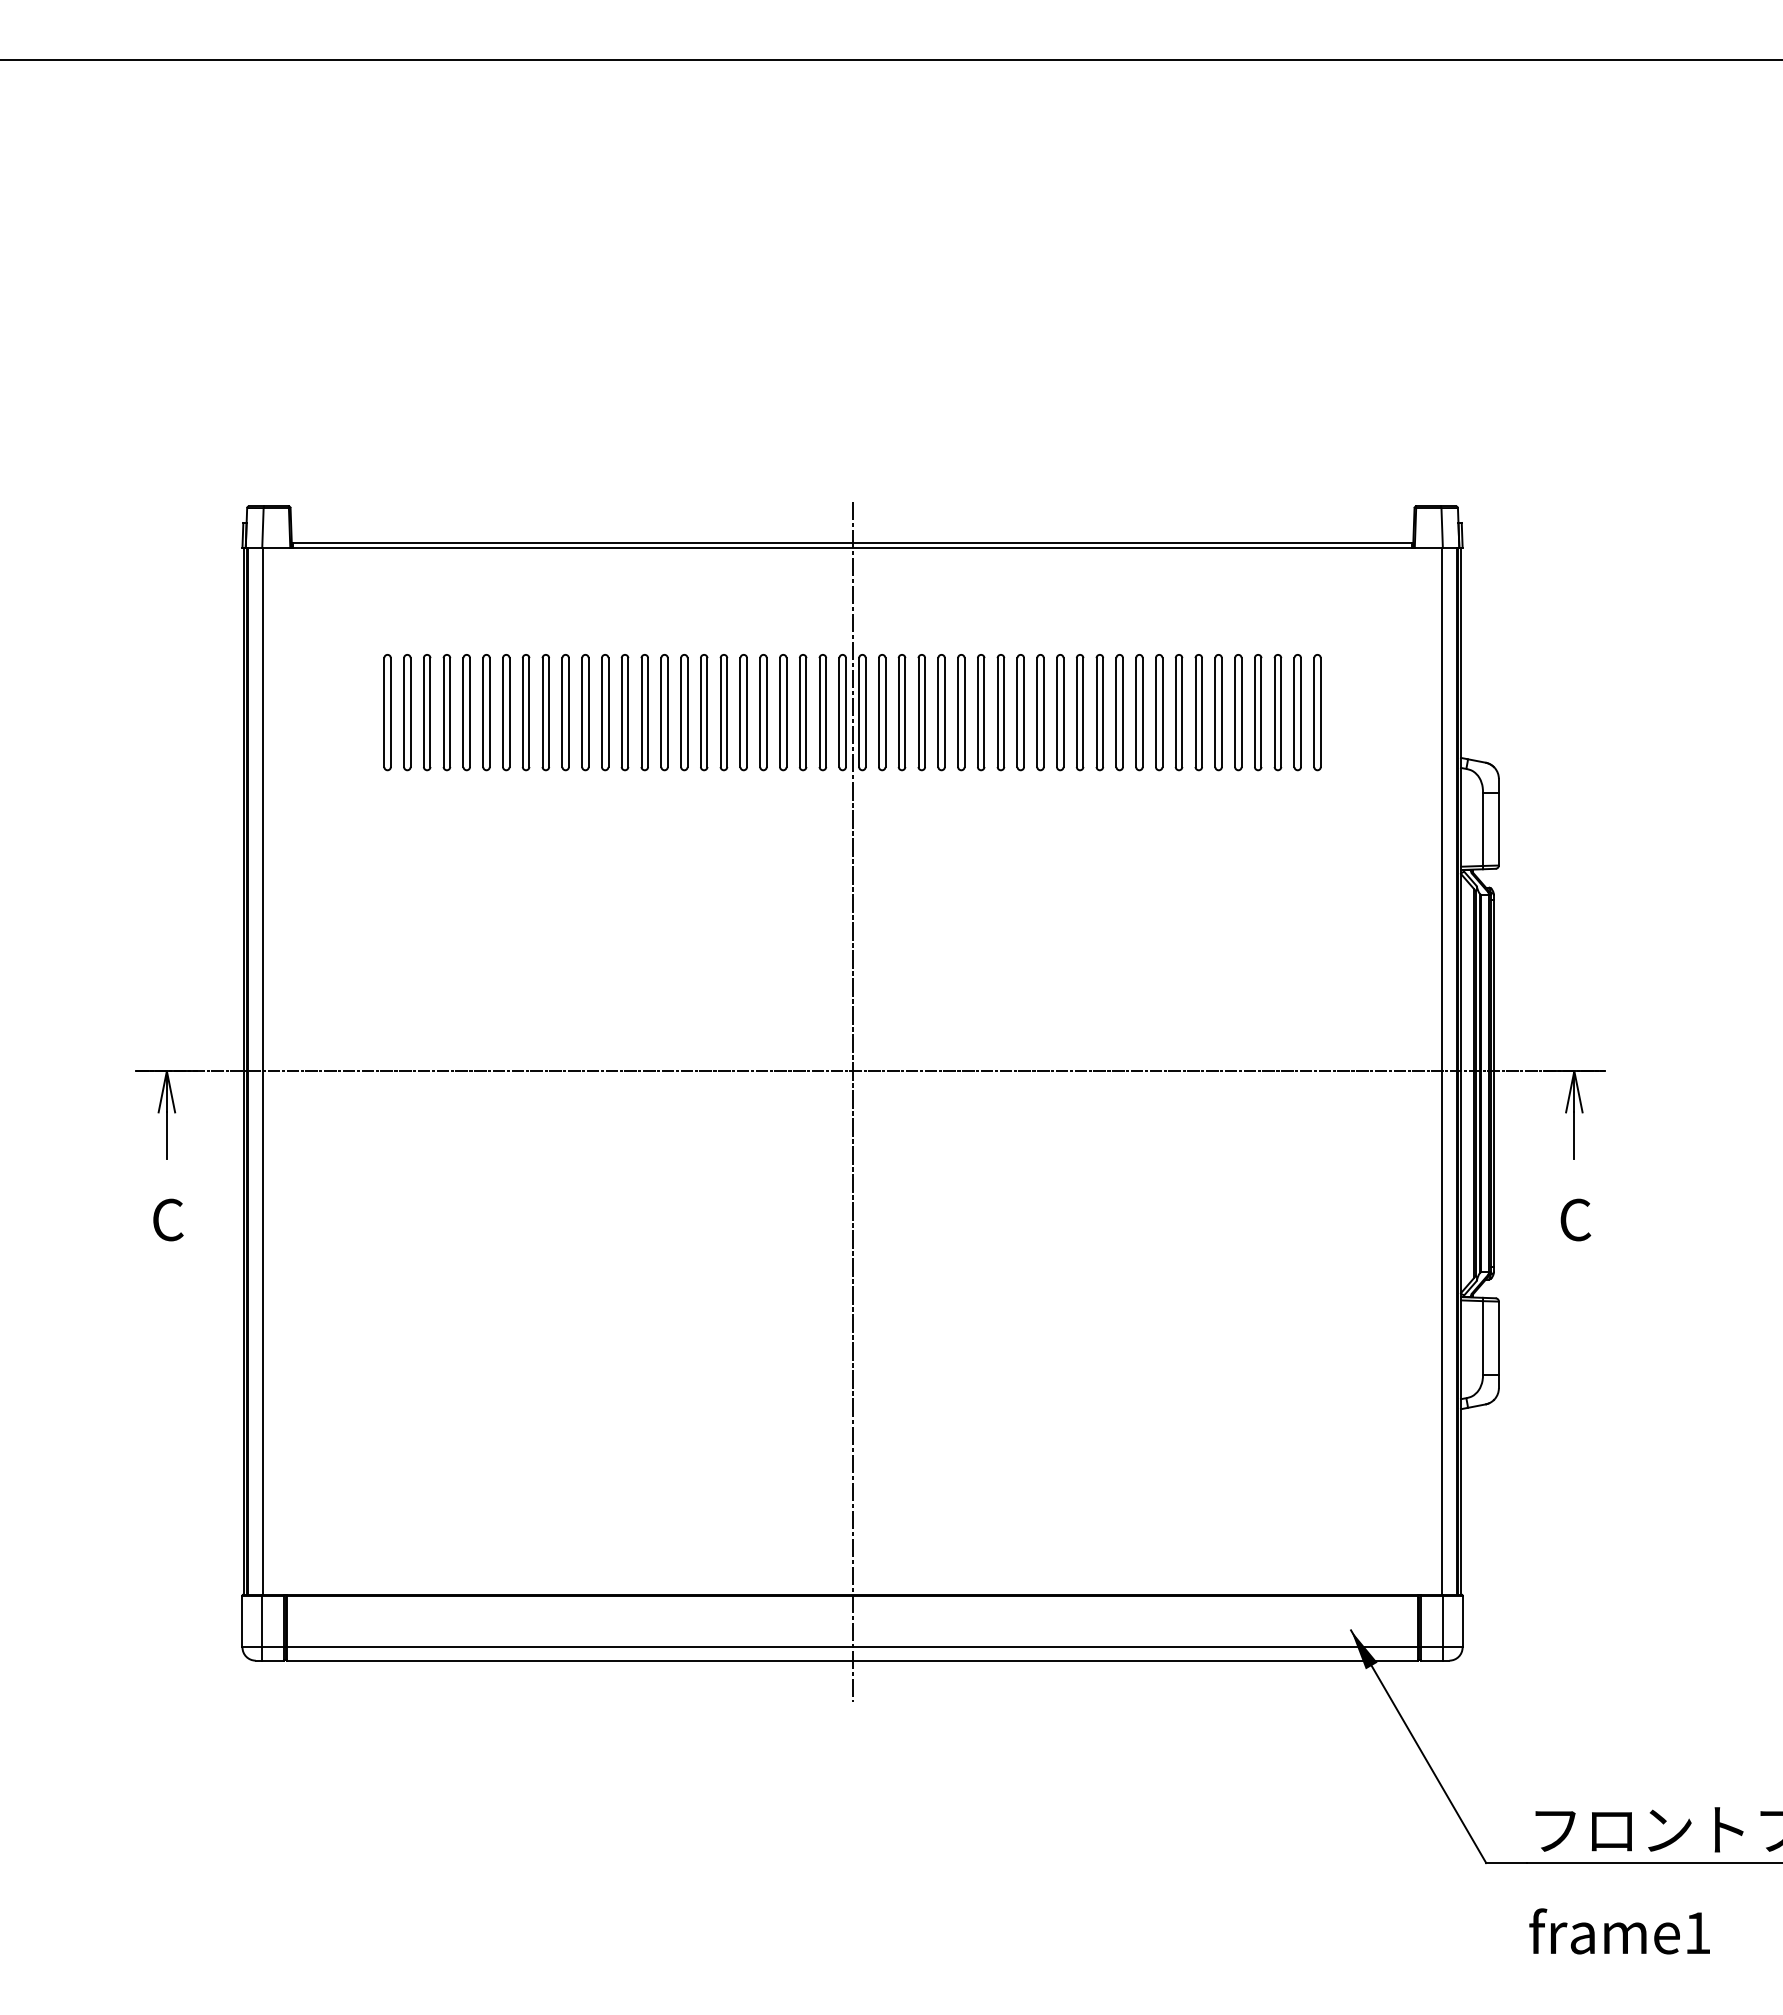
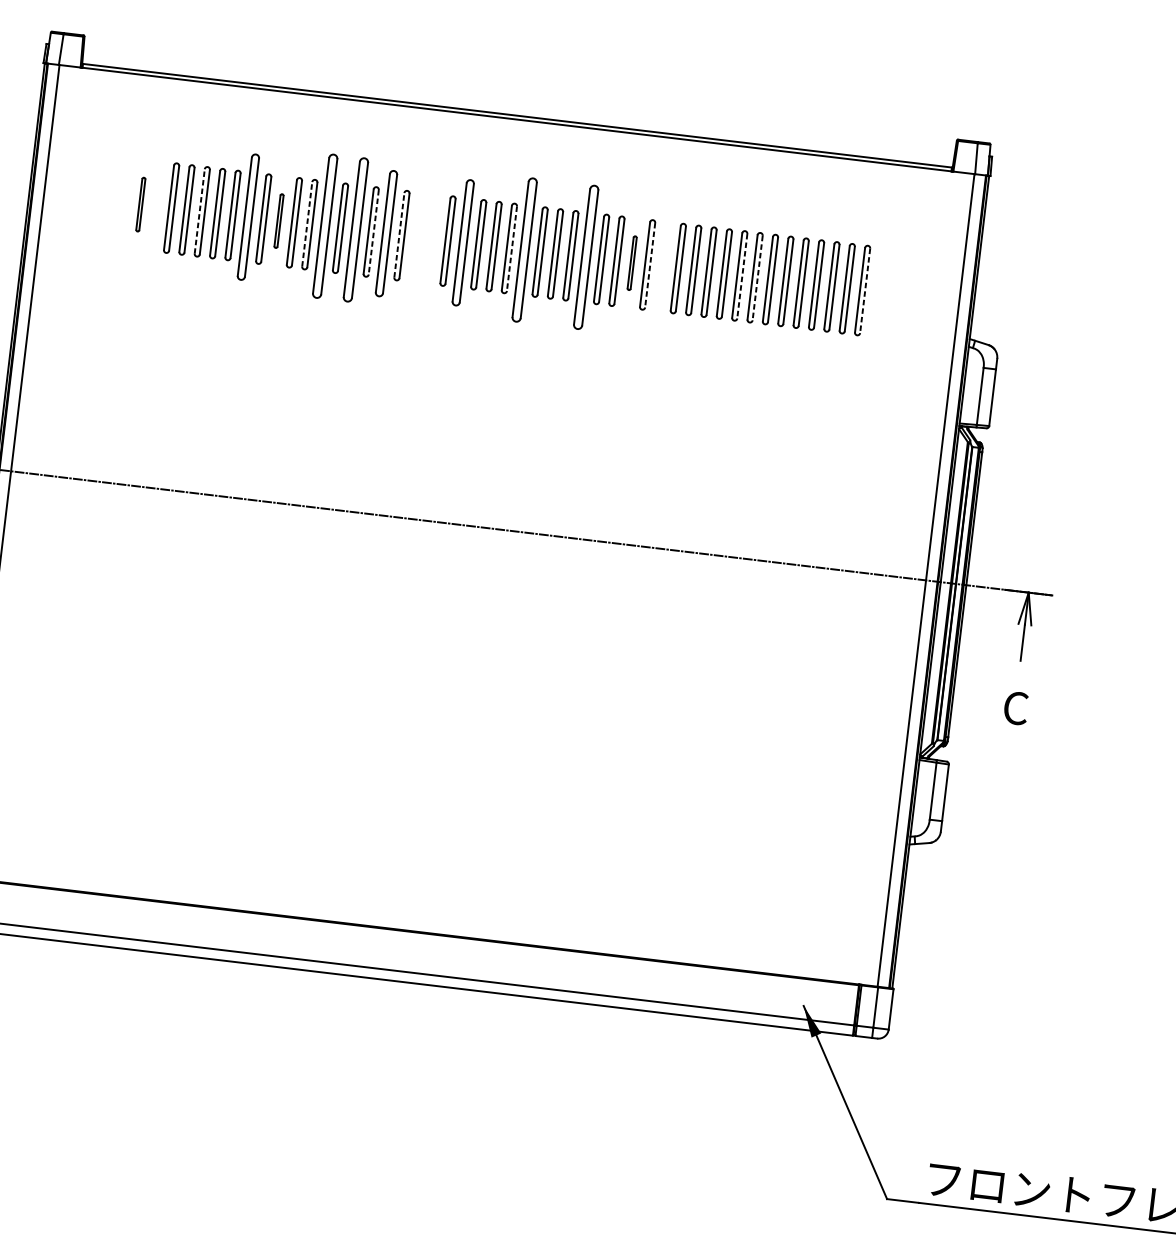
part: (387, 712) -> (140, 204), size x0.6
part: (407, 712) -> (156, 206), removed
line: (463, 712) -> (199, 211), solid -> dashed
part: (525, 712) -> (247, 217), size x1.4
part: (565, 712) -> (278, 220), size x0.6
line: (601, 712) -> (306, 224), solid -> dashed
part: (624, 712) -> (324, 226), size x1.6
part: (664, 712) -> (355, 230), size x1.6
part: (704, 712) -> (386, 233), size x1.4
line: (720, 712) -> (399, 235), solid -> dashed
part: (743, 712) -> (417, 237), removed
part: (763, 712) -> (432, 239), removed
part: (803, 712) -> (463, 242), size x1.4
part: (882, 712) -> (525, 250), size x1.6
part: (961, 712) -> (586, 257), size x1.6
part: (1020, 712) -> (632, 263), size x0.6
part: (1060, 712) -> (663, 266), removed
line: (687, 713) -> (373, 232), solid -> dashed
line: (865, 713) -> (511, 249), solid -> dashed
line: (1043, 713) -> (649, 265), solid -> dashed
line: (1162, 713) -> (742, 276), solid -> dashed
line: (1182, 713) -> (757, 278), solid -> dashed
line: (1320, 713) -> (864, 291), solid -> dashed
line: (852, 1101) -> (465, 549), removed

